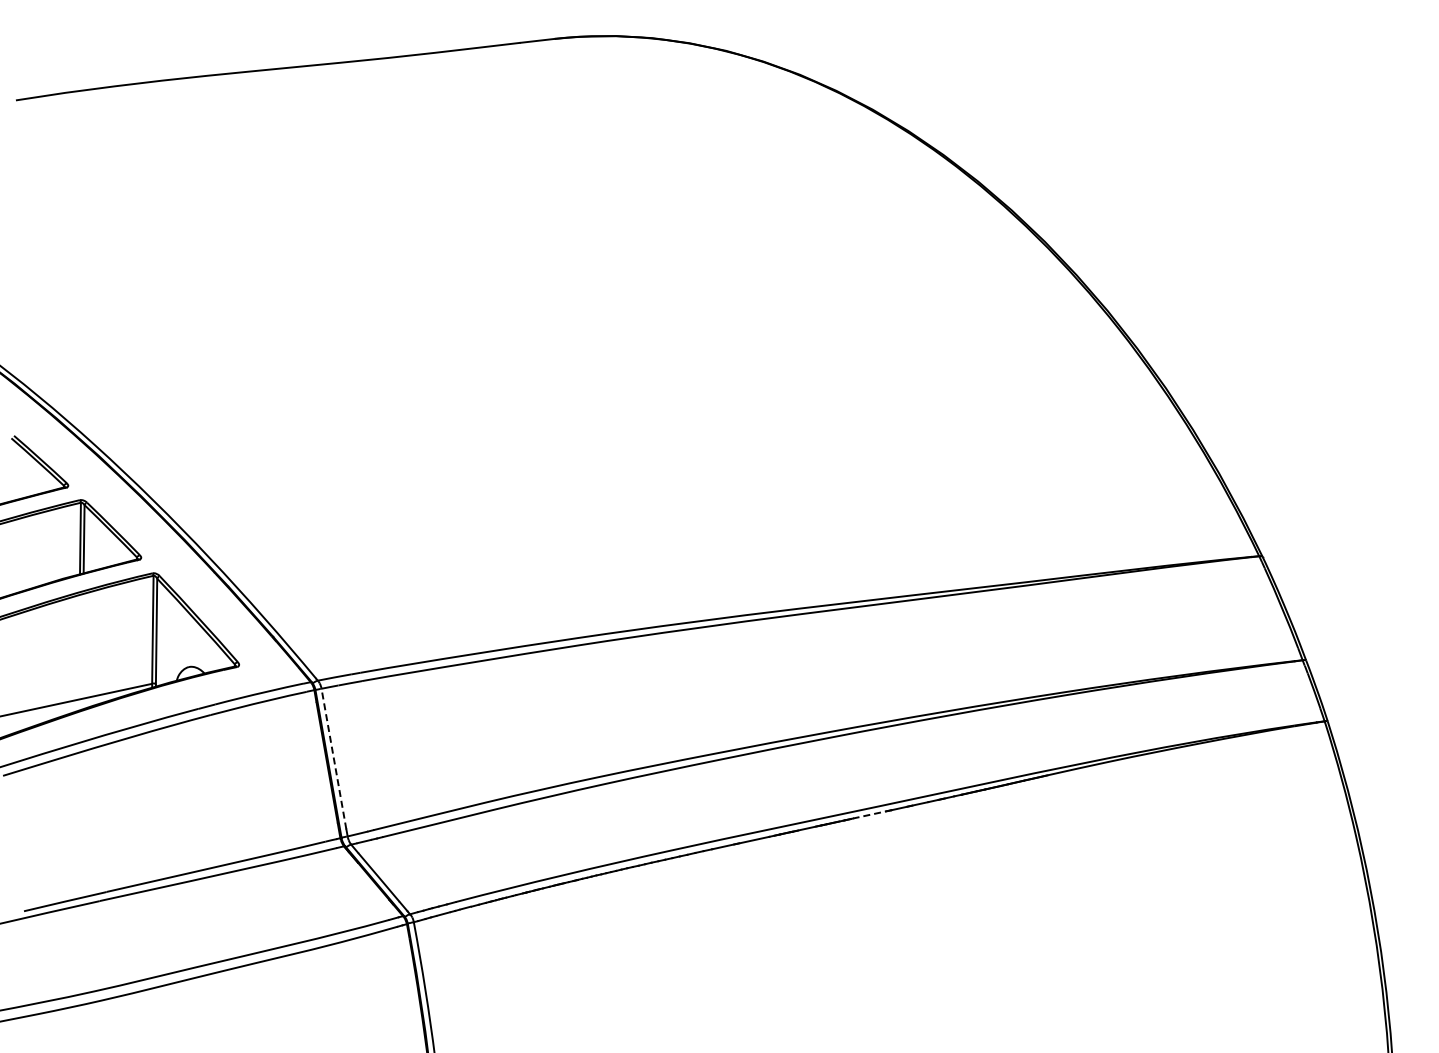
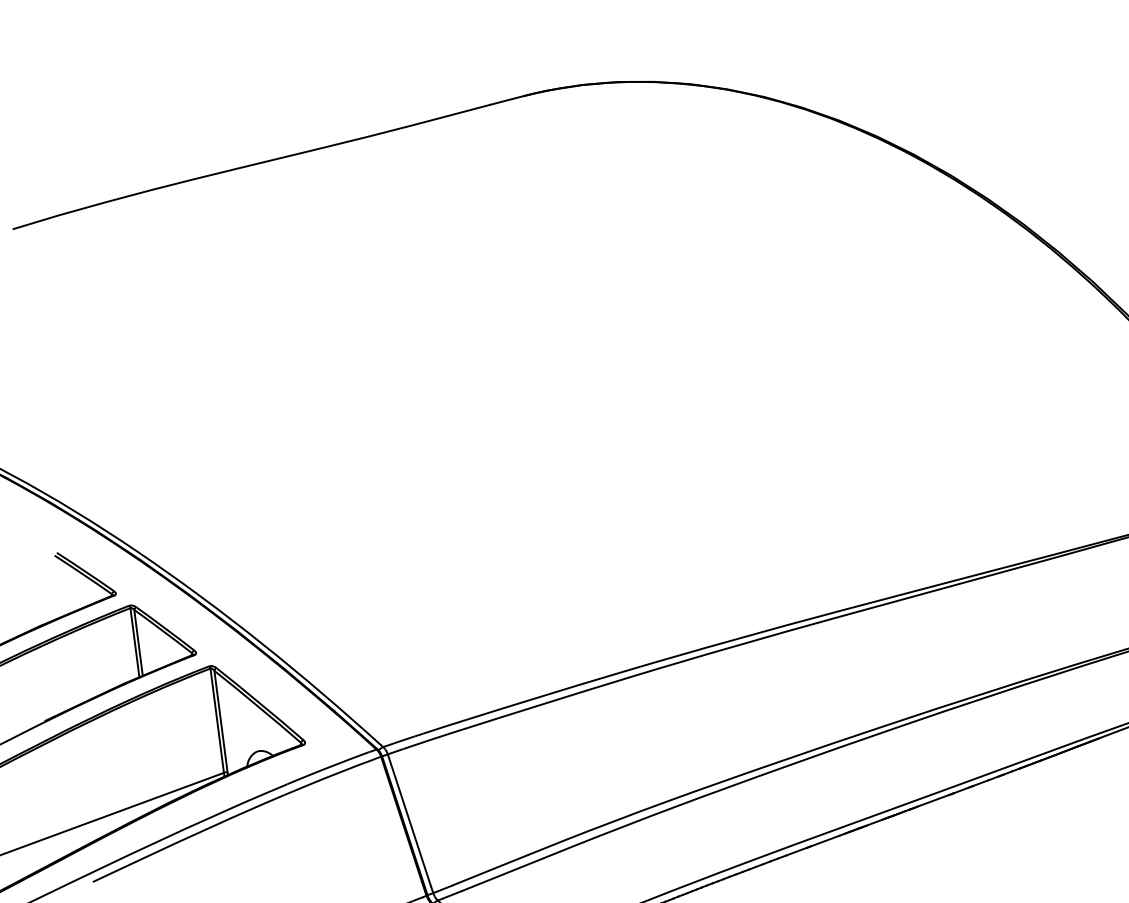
line: (333, 758) -> (408, 819), dashed -> solid
line: (872, 814) -> (936, 800), dashed -> solid

